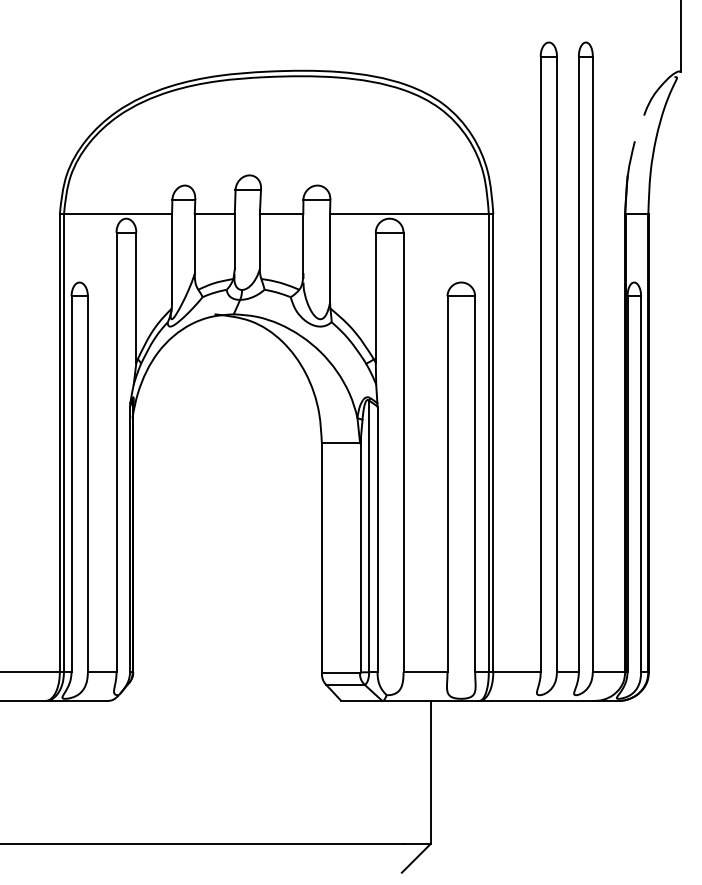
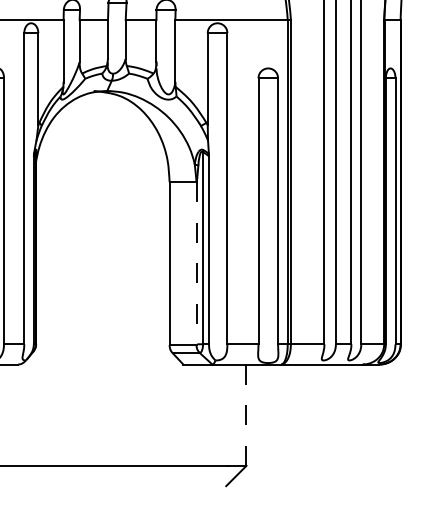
line: (360, 557) -> (196, 263), solid -> dashed
line: (430, 772) -> (246, 415), solid -> dashed

